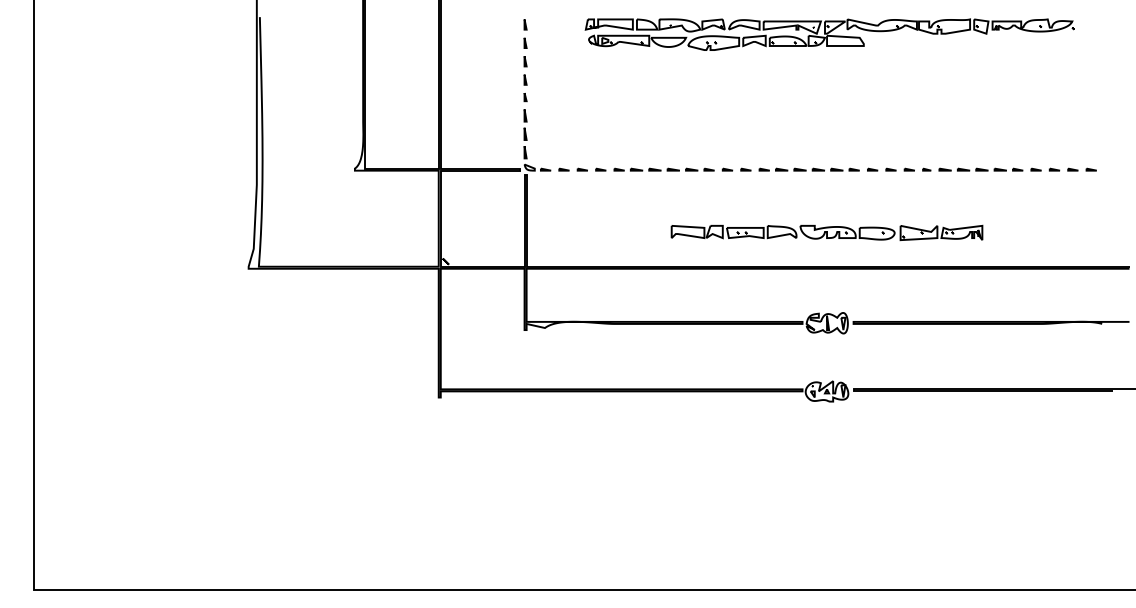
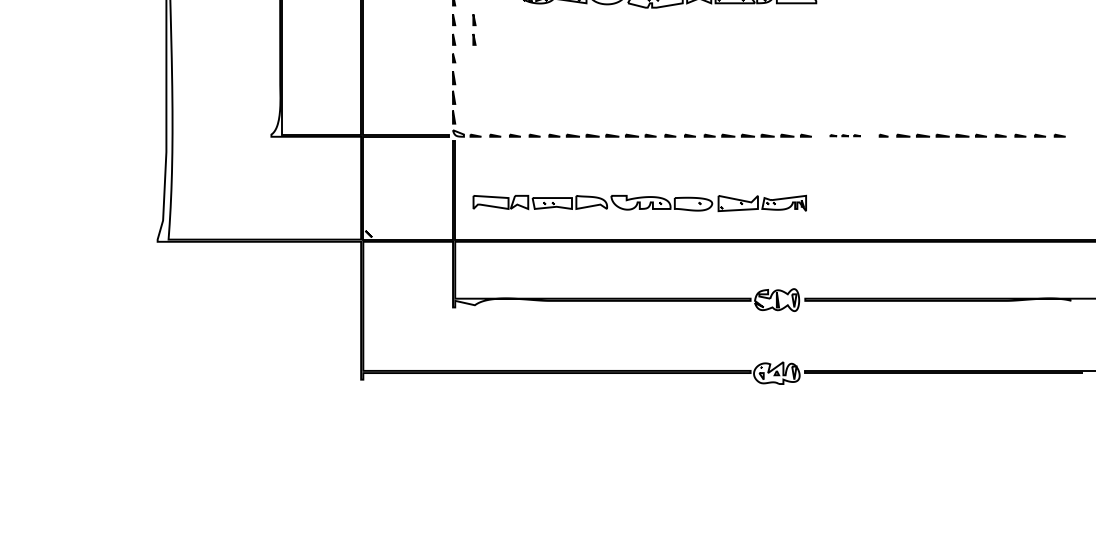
line: (544, 67) -> (474, 26), added
part: (890, 169) -> (844, 135), size x0.6
part: (826, 232) -> (639, 202), moved

